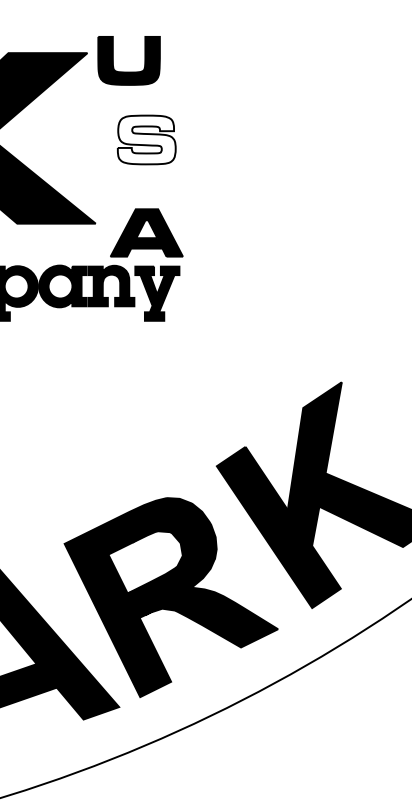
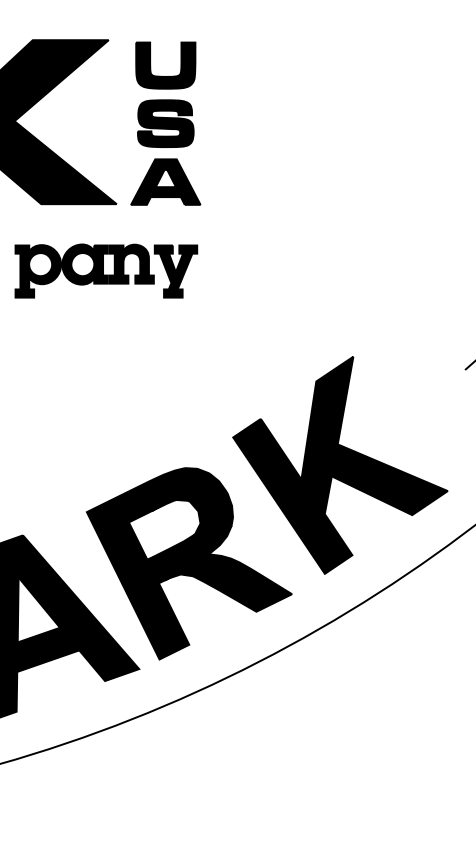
part: (128, 72) -> (165, 76), moved
fill: (146, 139) -> (165, 123), added
part: (146, 232) -> (165, 181), moved

